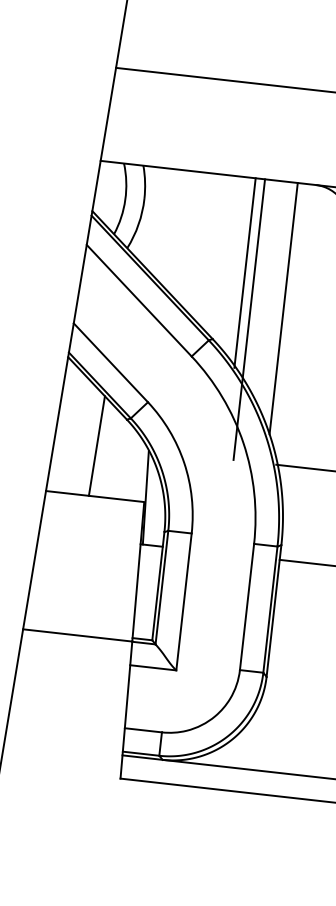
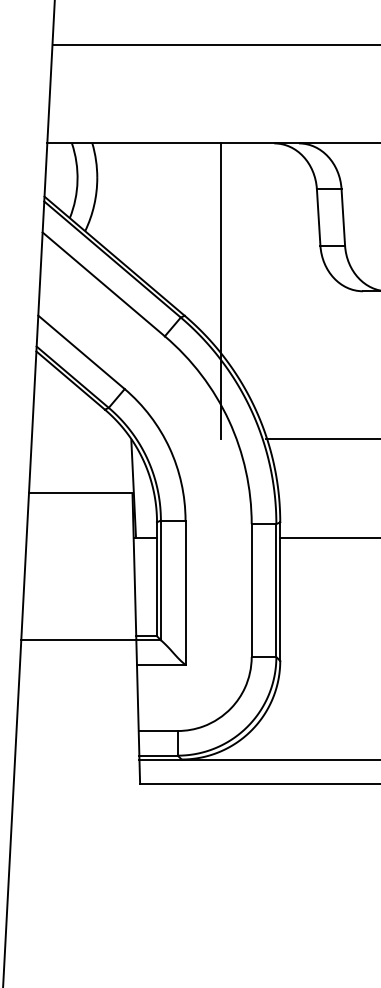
line: (244, 273) -> (210, 243), removed
line: (284, 308) -> (255, 275), removed
line: (96, 445) -> (76, 440), removed

